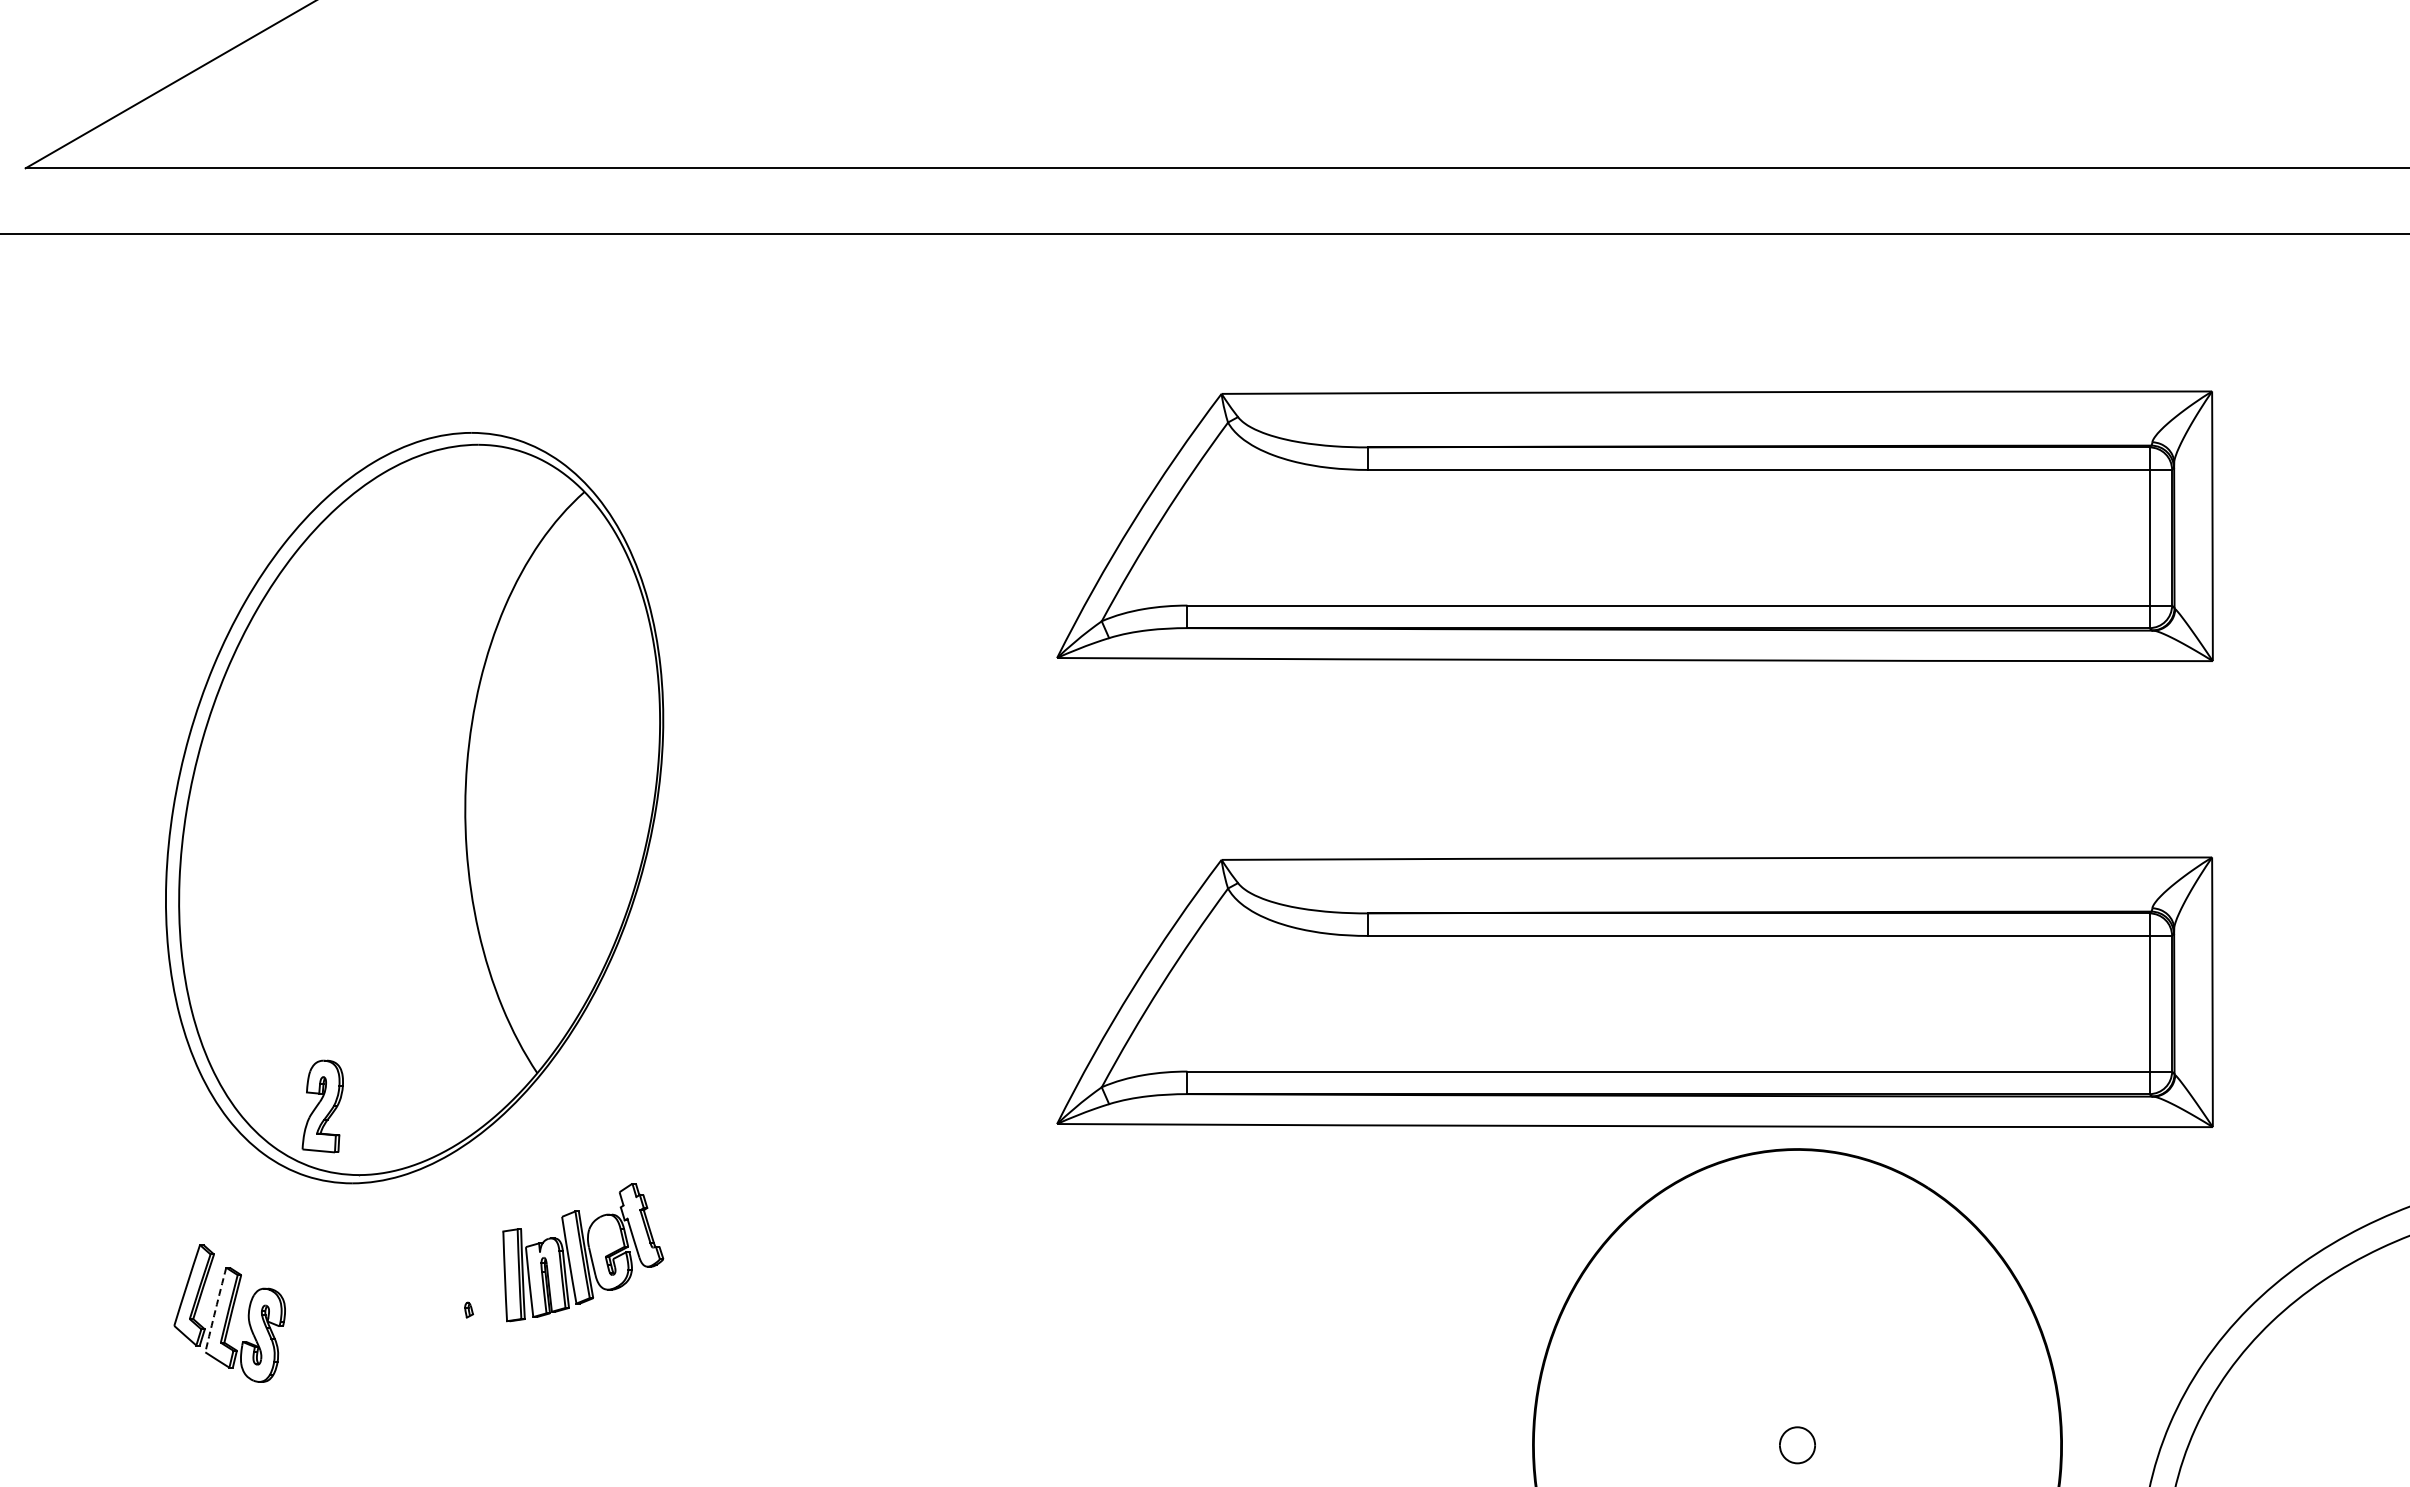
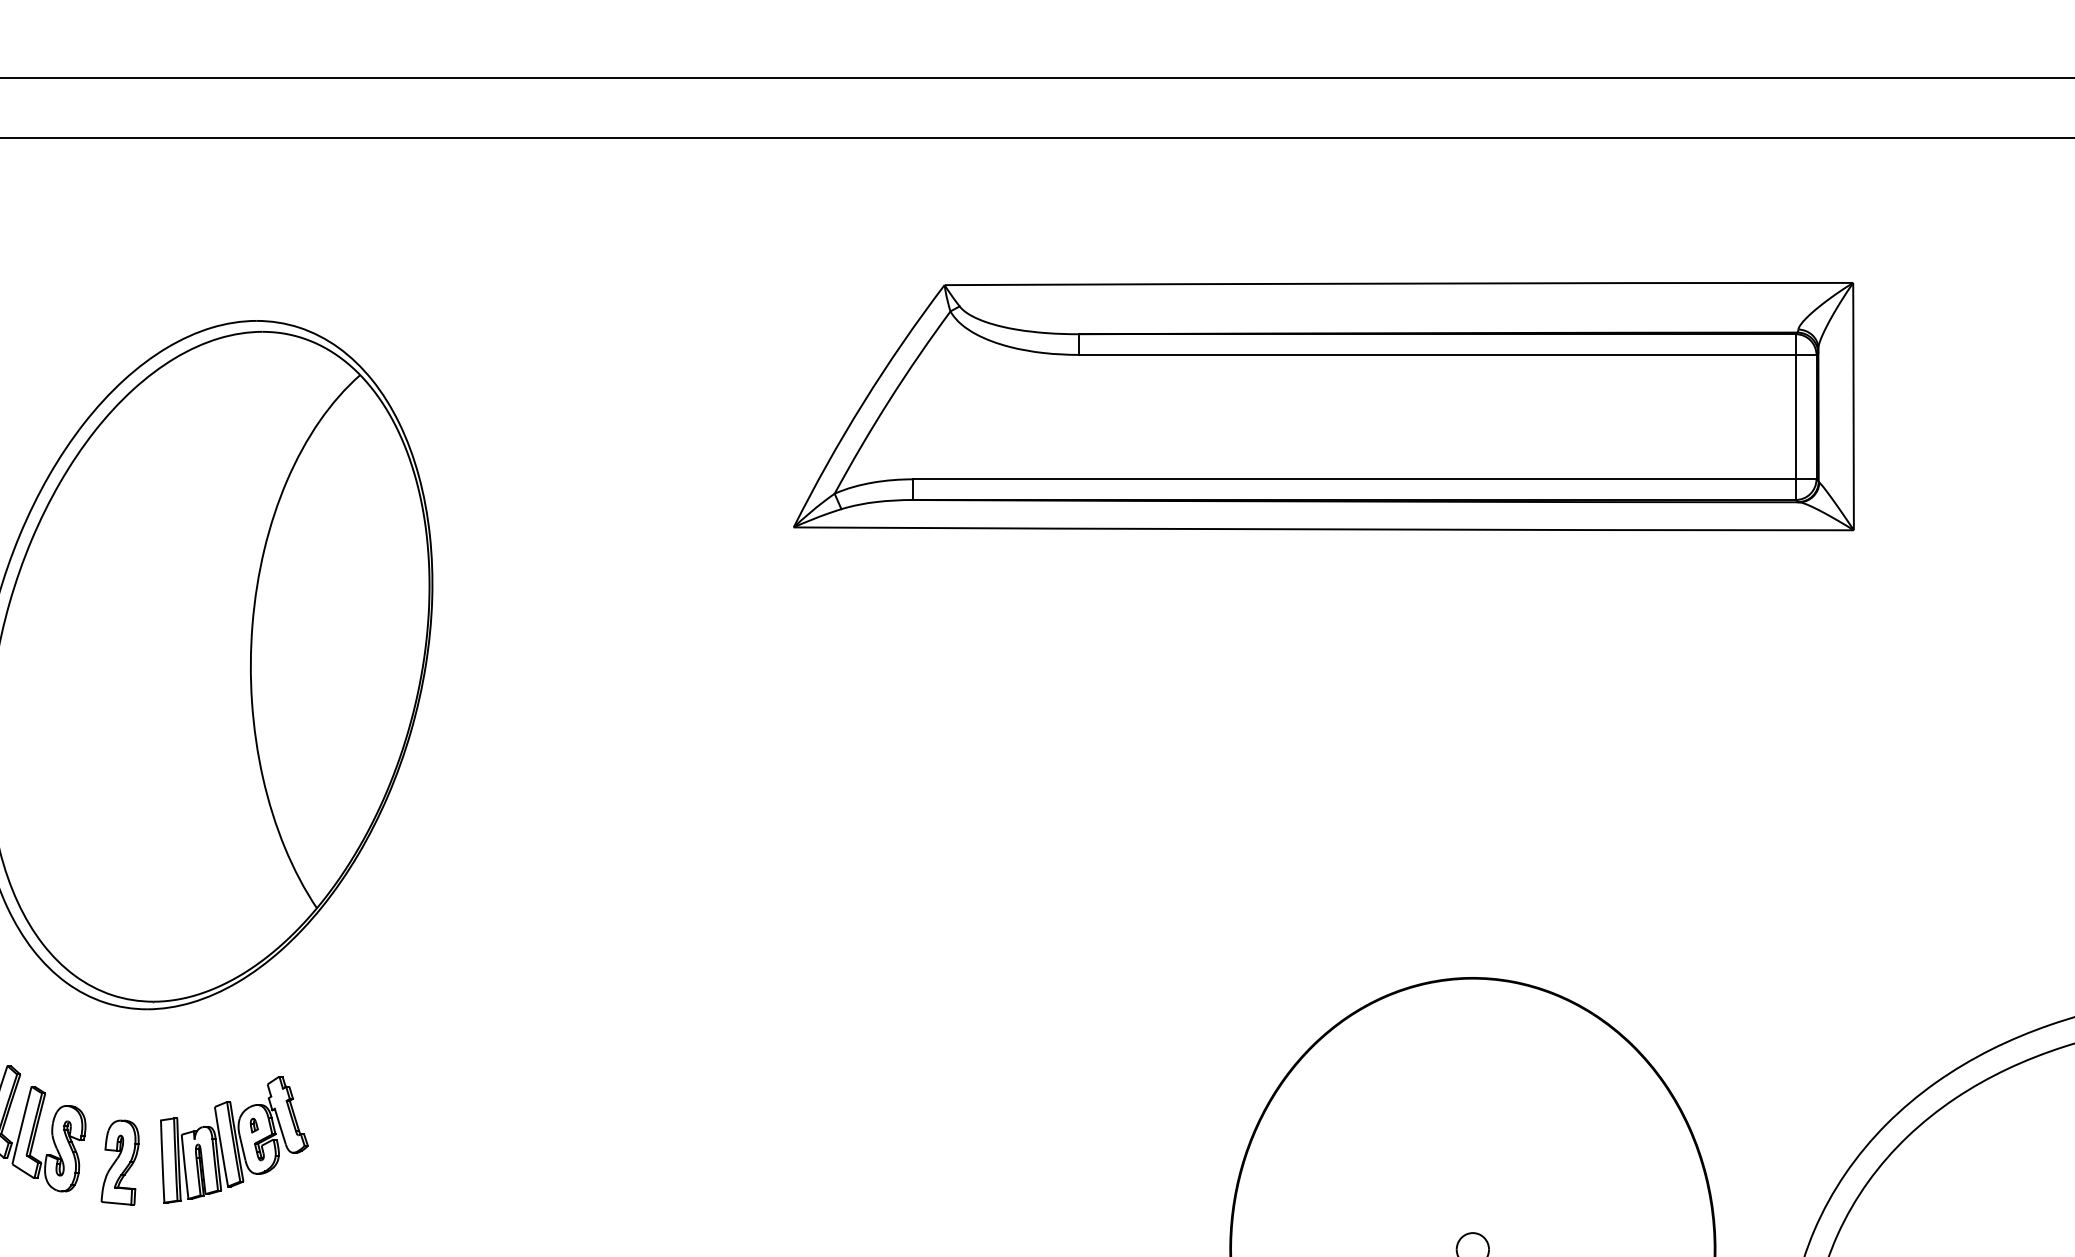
part: (1634, 991) -> (1323, 833), removed
part: (322, 1106) -> (119, 1162), moved
part: (583, 1252) -> (234, 1139), moved
arc: (215, 1309) -> (21, 1125), dashed -> solid

